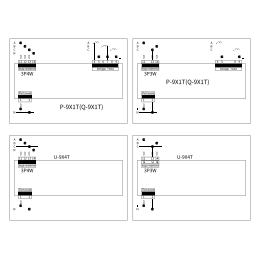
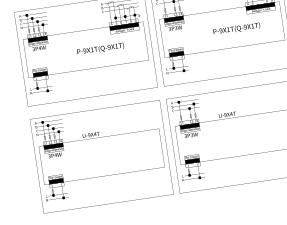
text: (187, 81) -> (236, 28), moved
text: (81, 107) -> (100, 49), moved
fill: (149, 161) -> (188, 125), added

